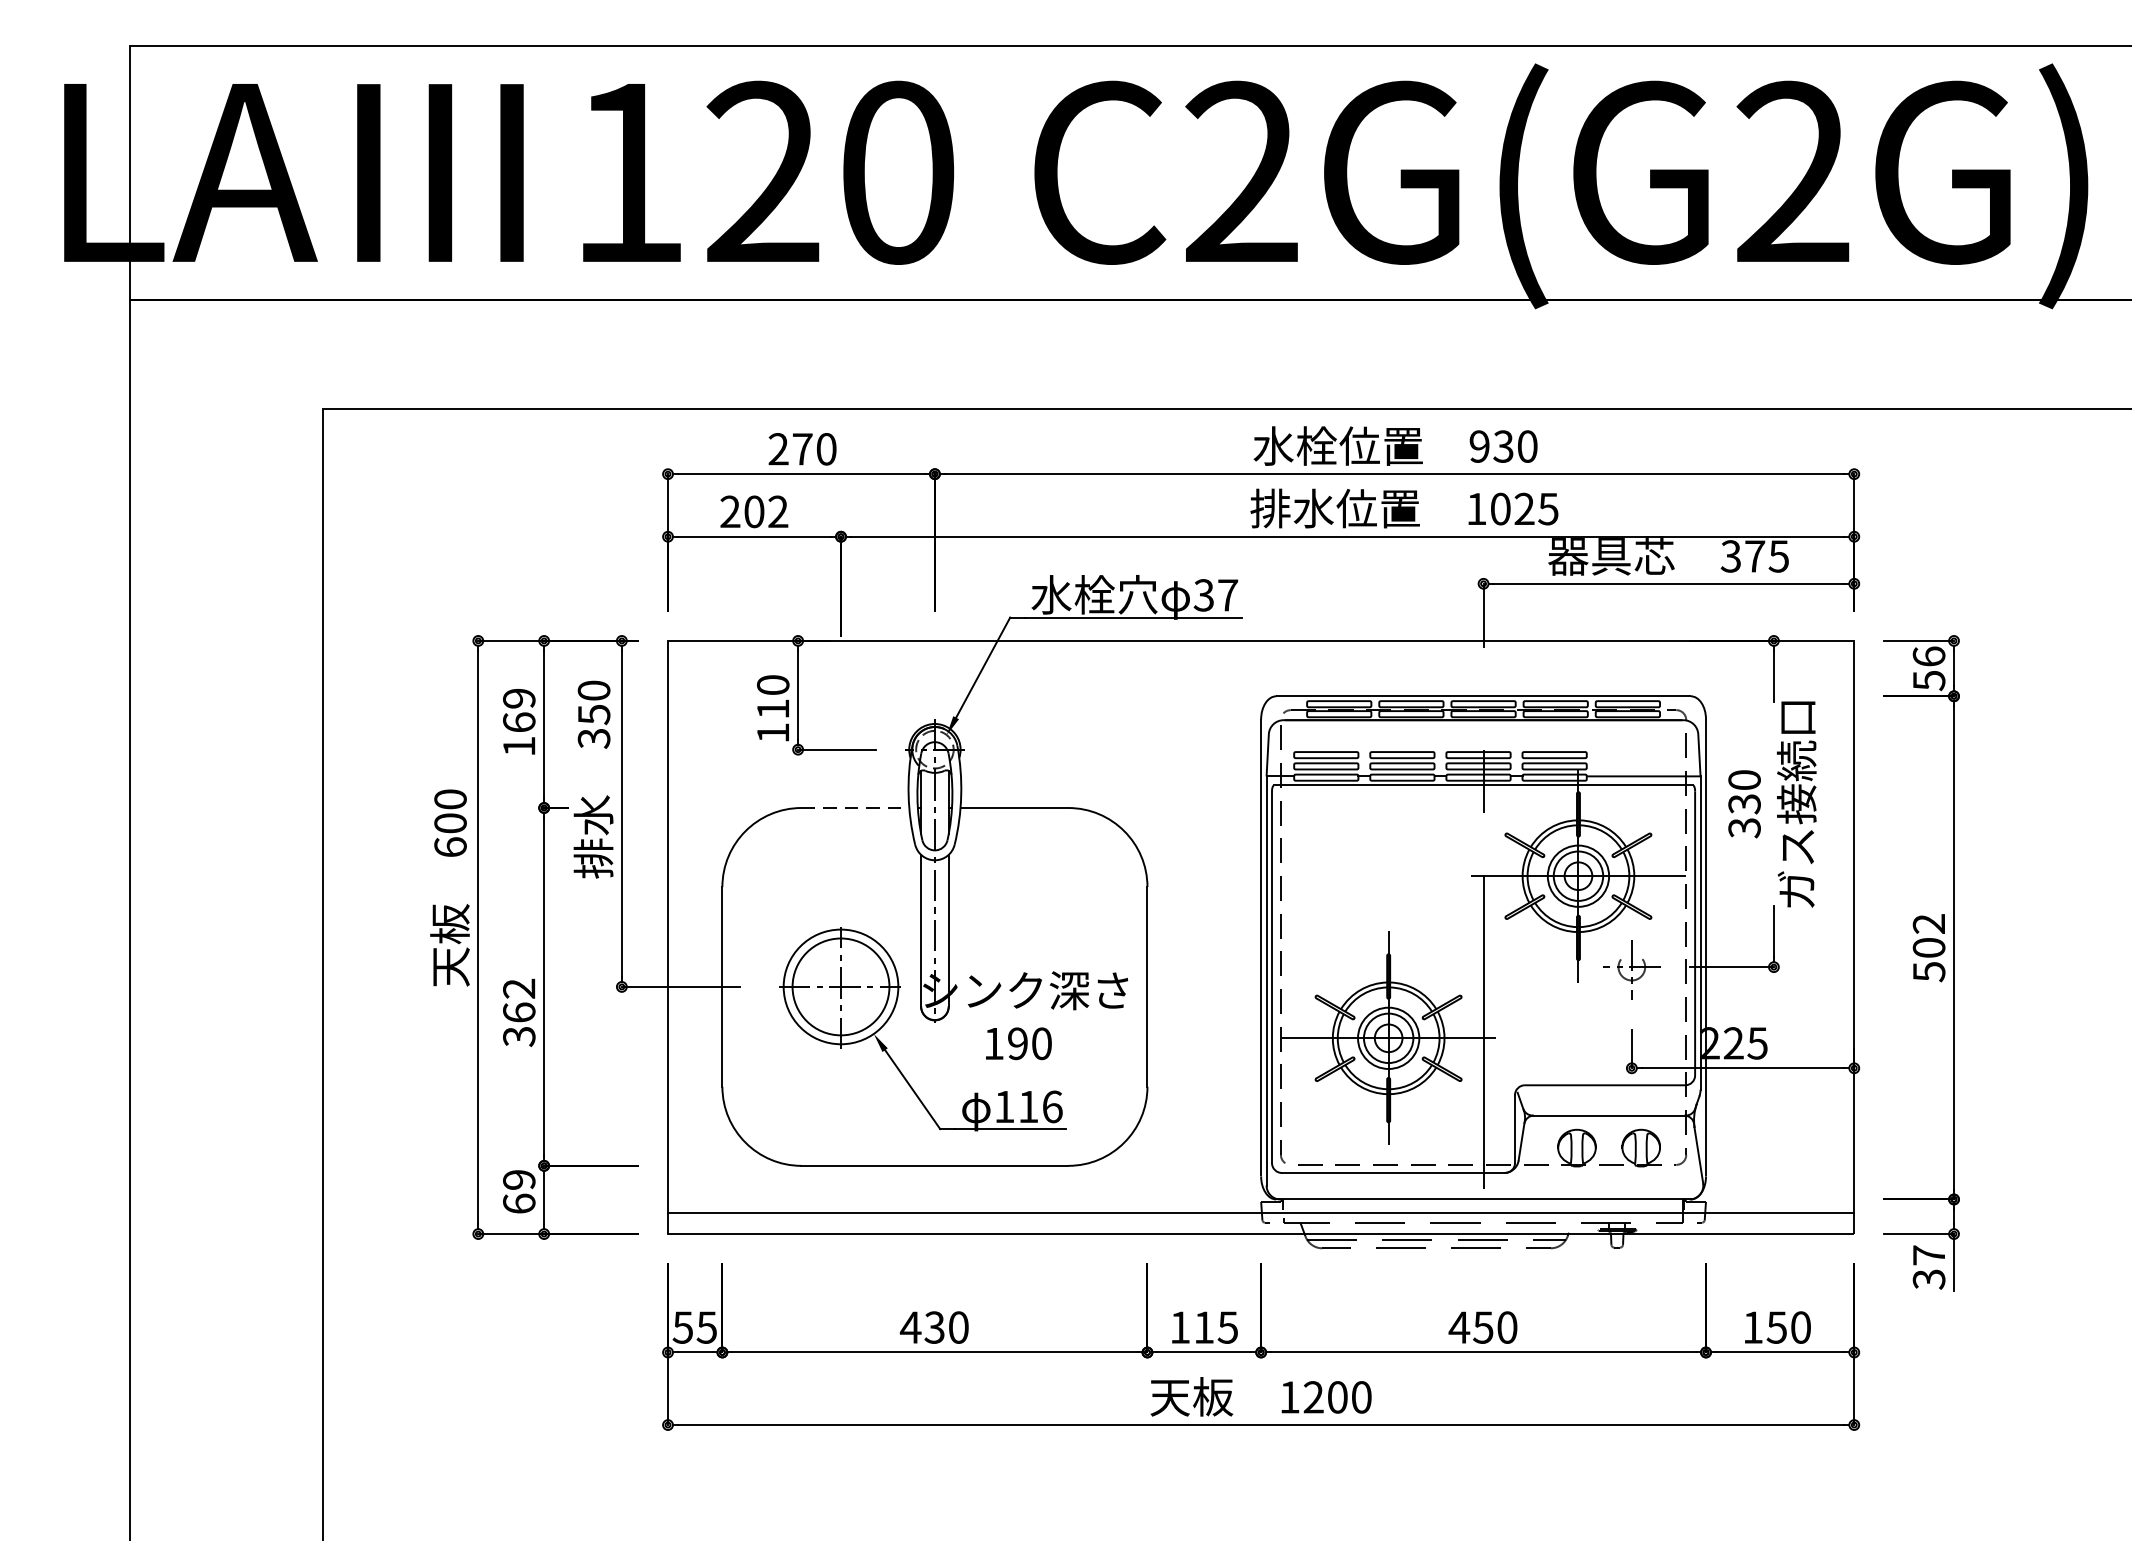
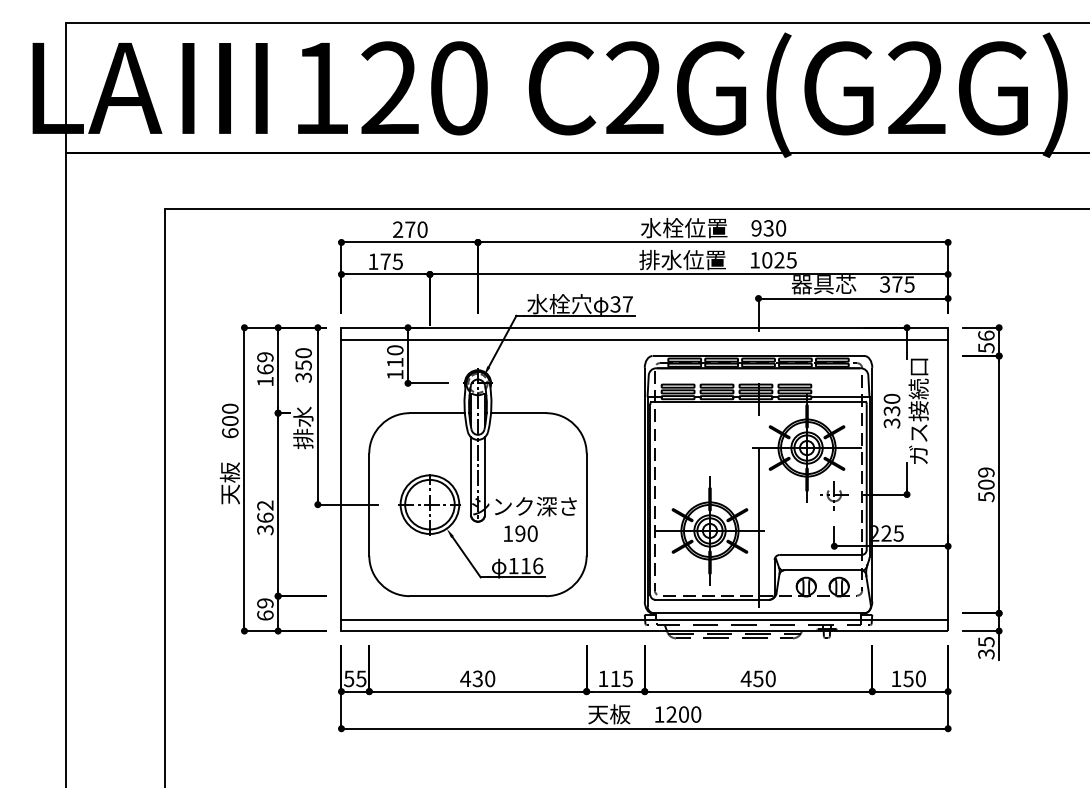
text: (754, 511) -> (385, 261), 202 -> 175
line: (1260, 665) -> (644, 340), added
line: (855, 808) -> (437, 413), dashed -> solid
text: (1929, 924) -> (986, 472), 502 -> 509
text: (1929, 1256) -> (986, 642), 37 -> 35

